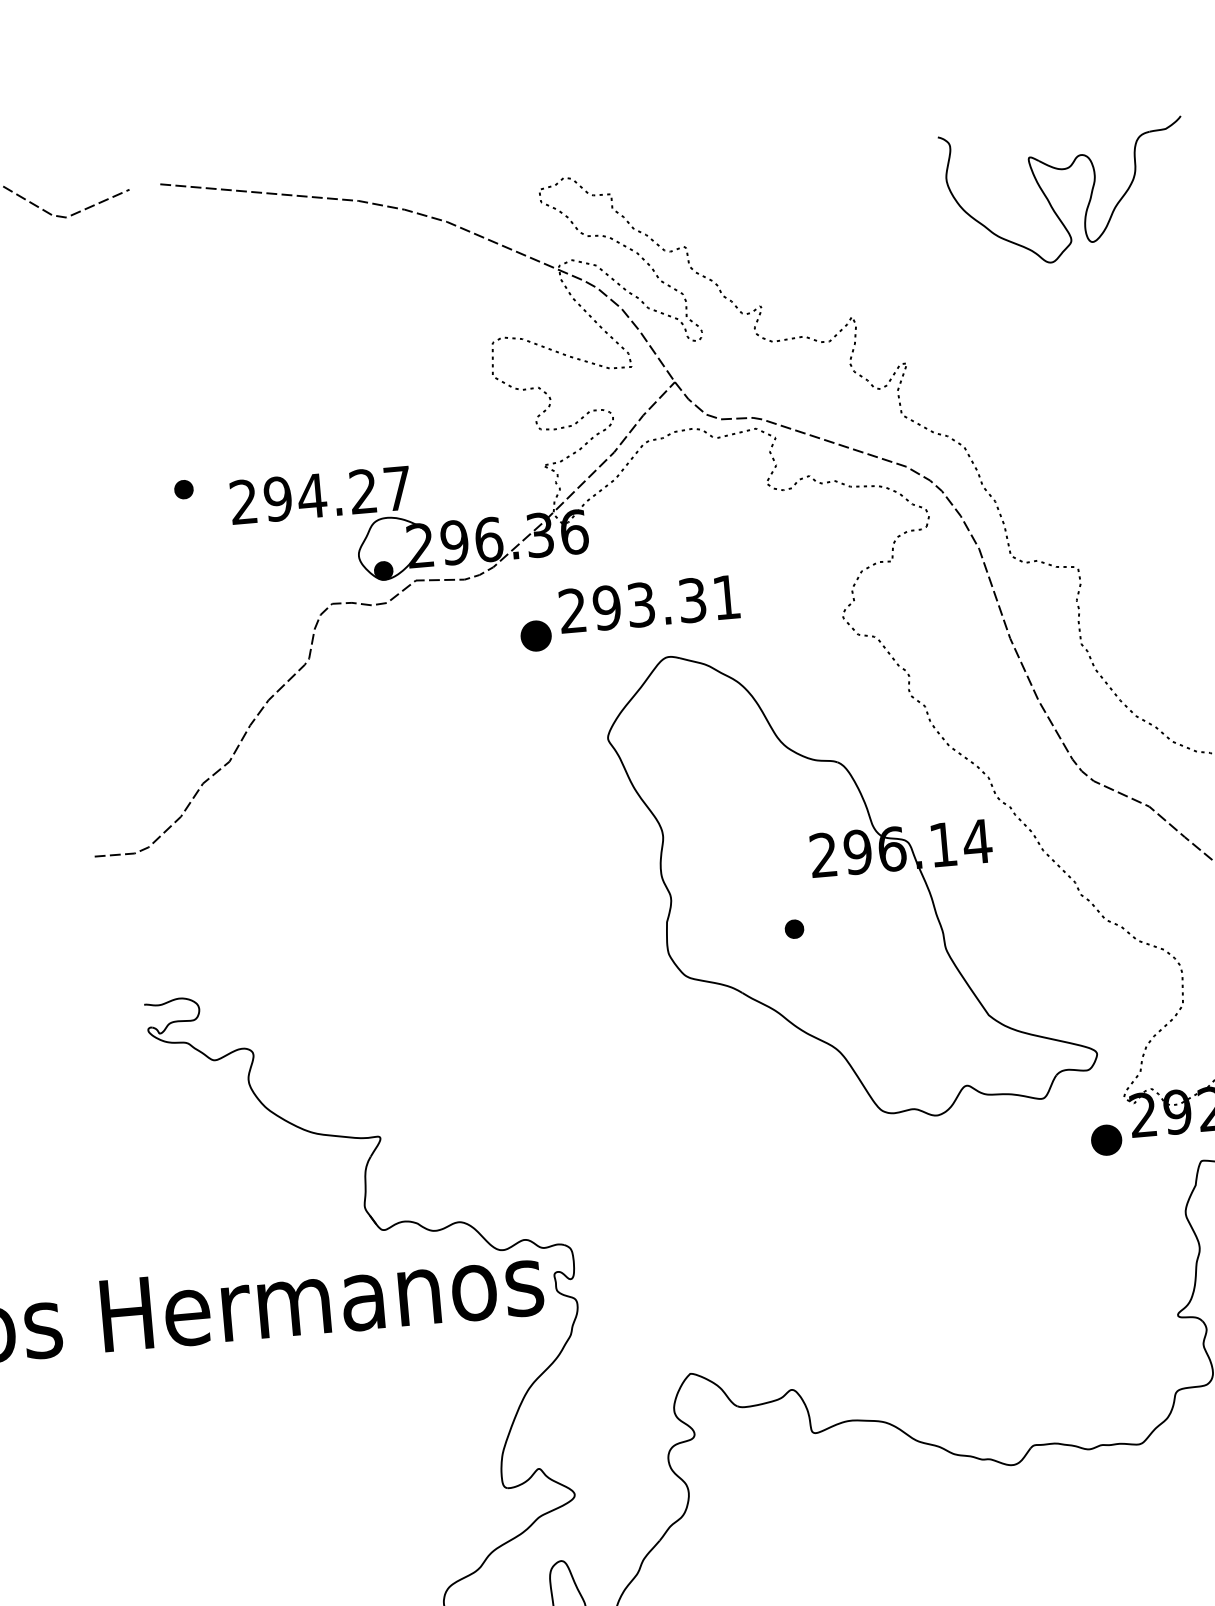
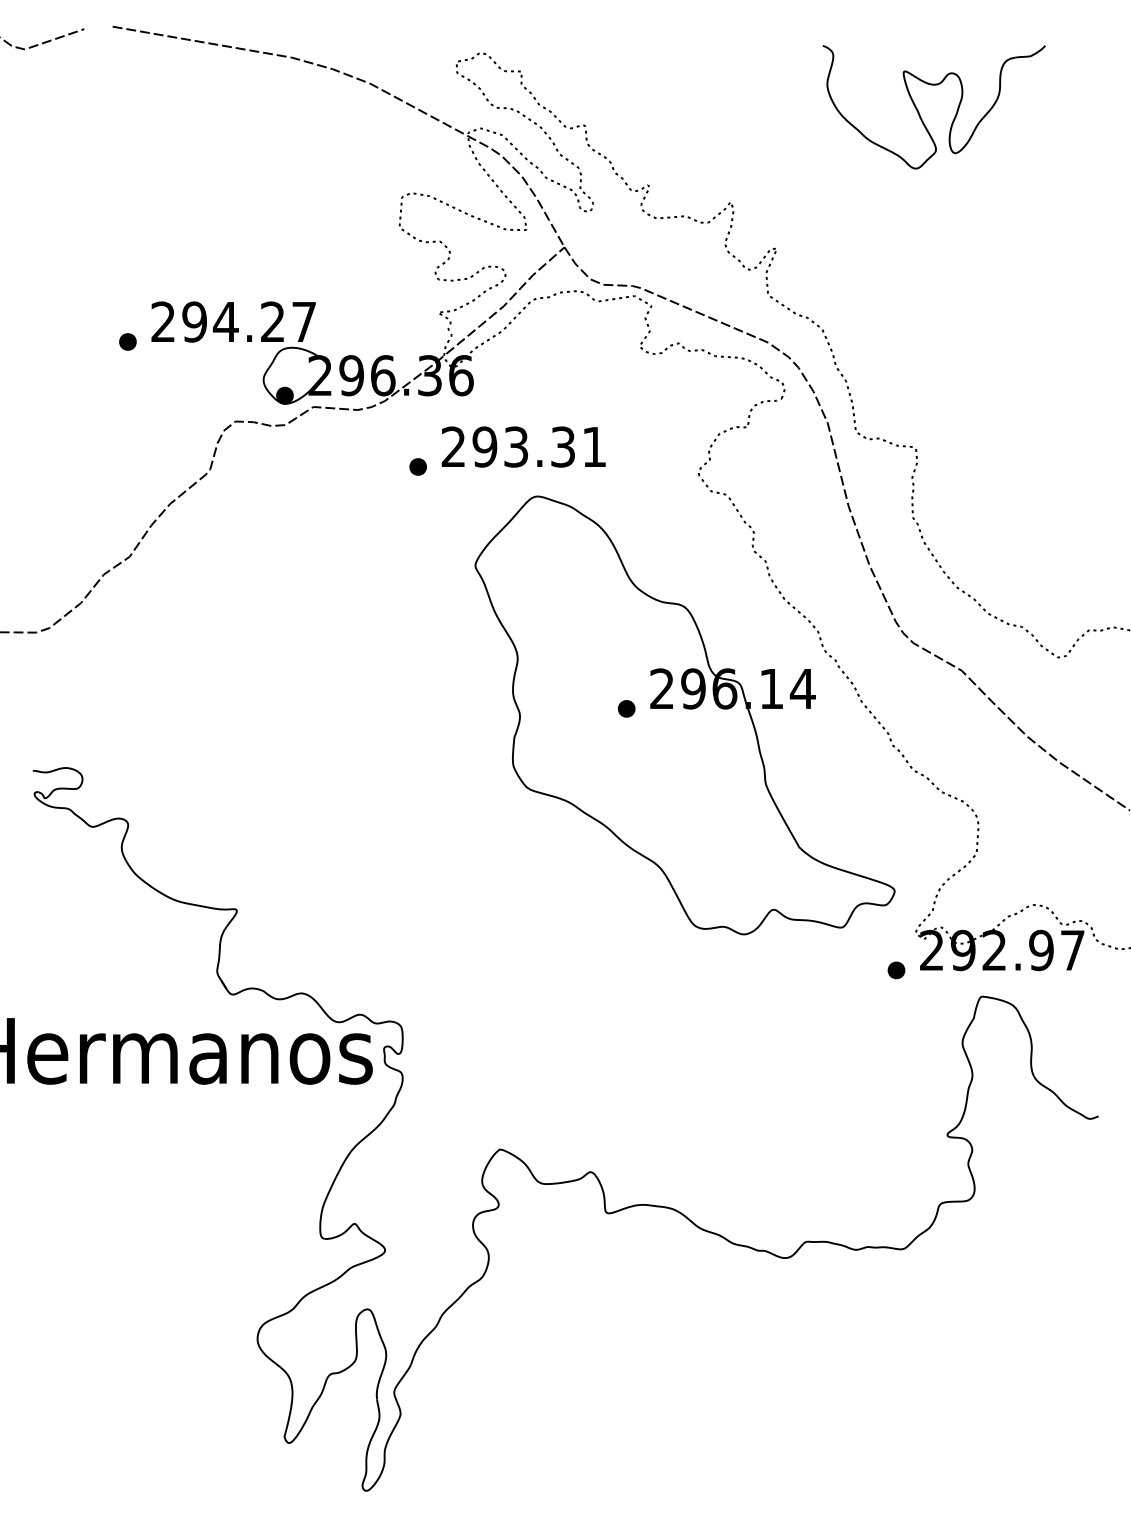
part: (183, 489) -> (127, 341), moved
part: (535, 635) -> (417, 466), size x0.62
part: (794, 928) -> (626, 708), moved
part: (1106, 1140) -> (896, 970), size x0.62

